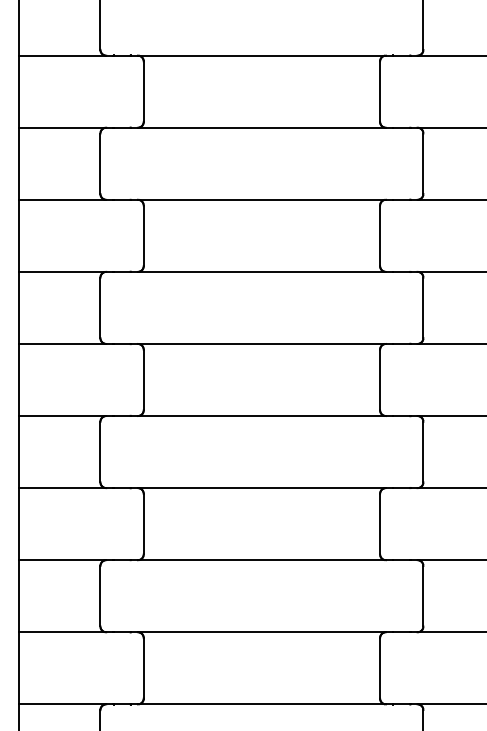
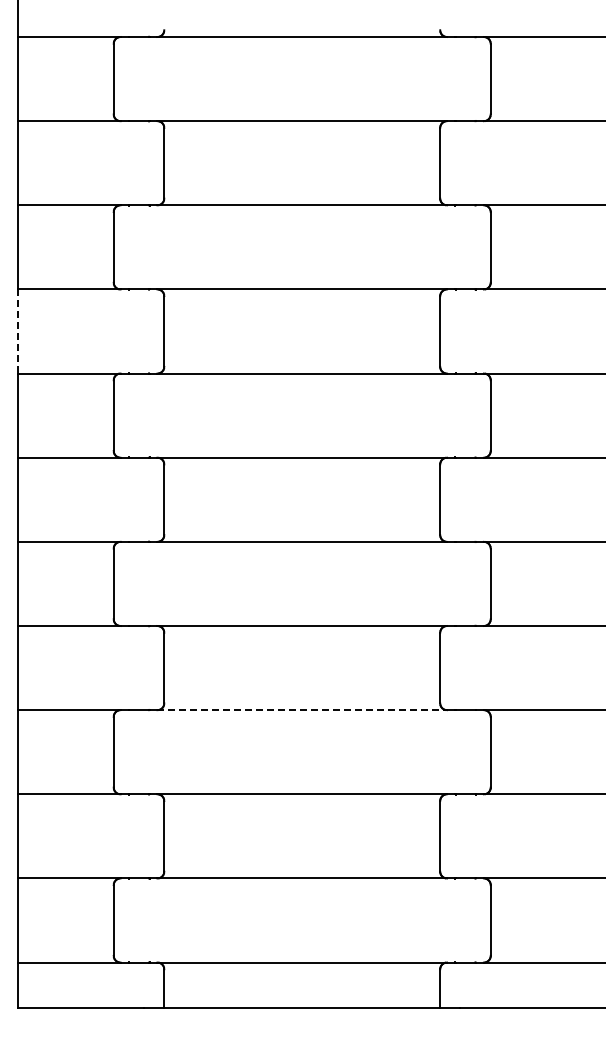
line: (18, 236) -> (18, 332), solid -> dashed
line: (262, 560) -> (302, 710), solid -> dashed

